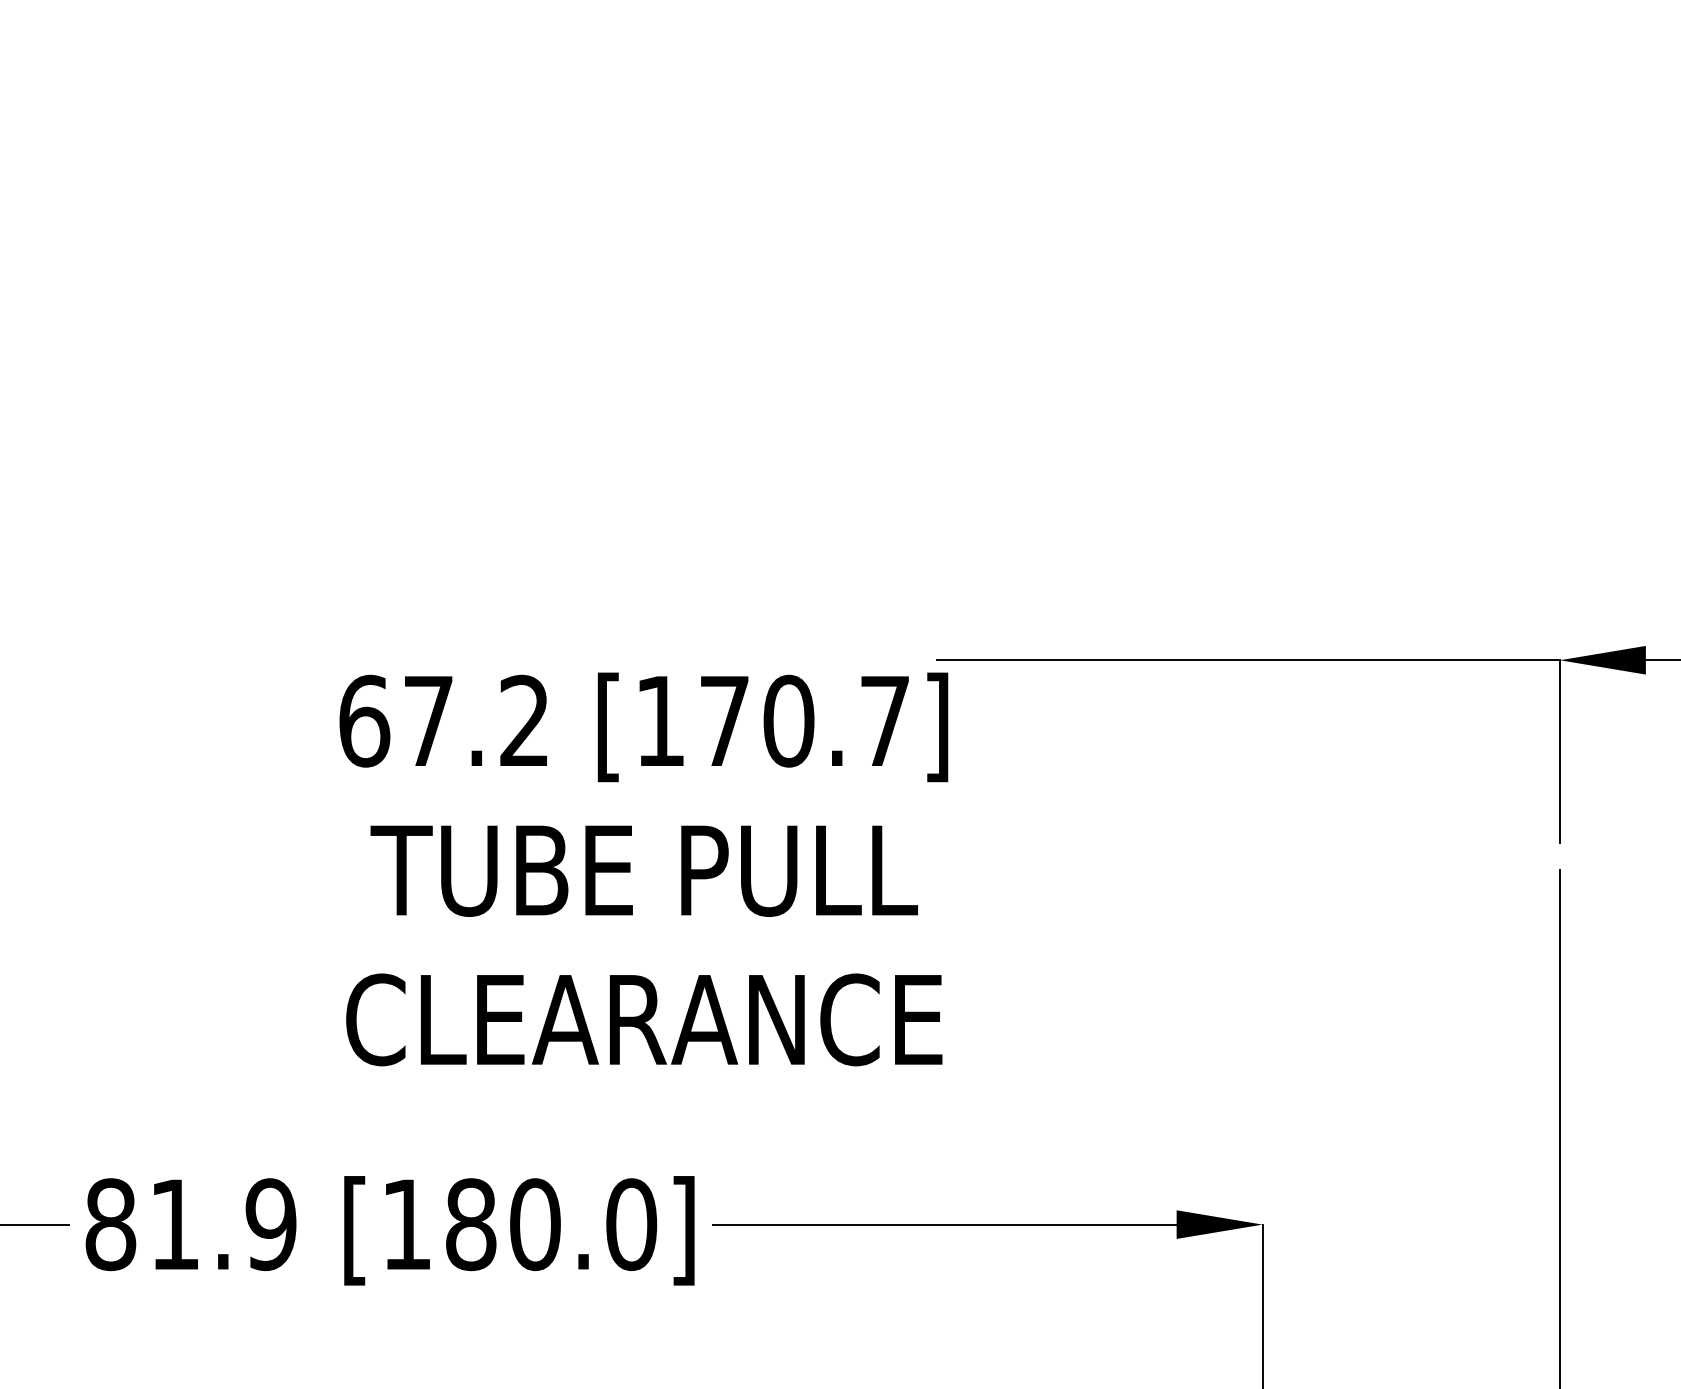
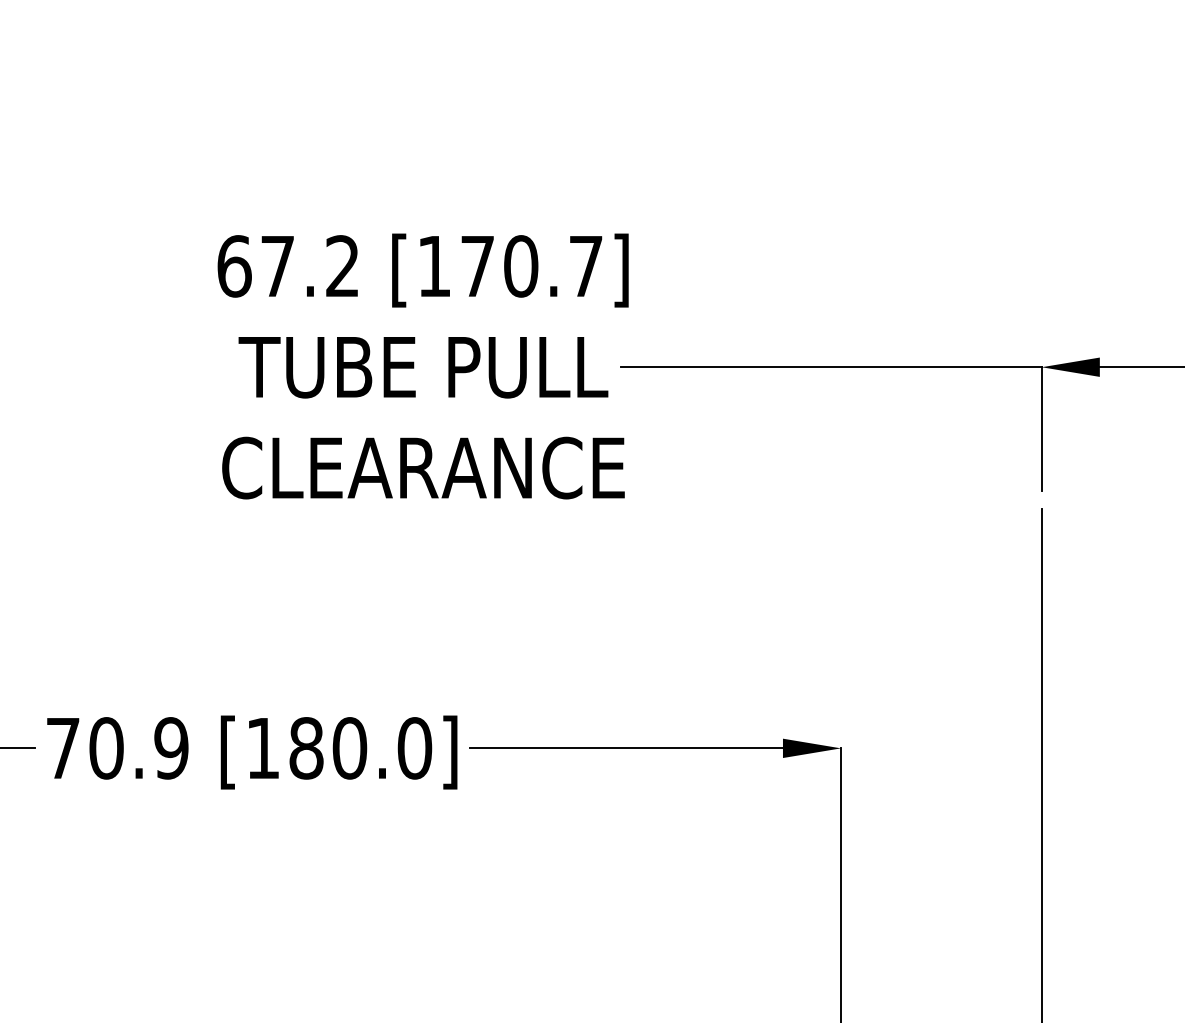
text: (642, 869) -> (422, 366), moved
text: (142, 1224) -> (84, 748), 81.9 -> 70.9

